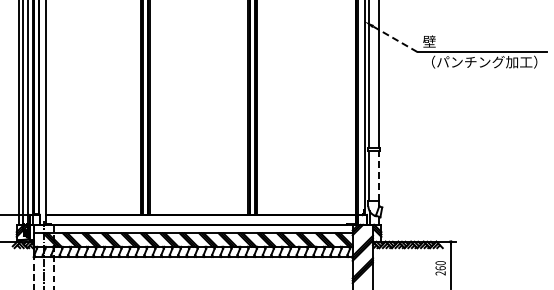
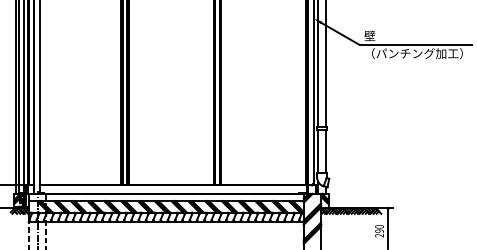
line: (395, 39) -> (340, 34), dashed -> solid
line: (379, 175) -> (326, 151), dashed -> solid
text: (440, 268) -> (379, 231), 260 -> 290

